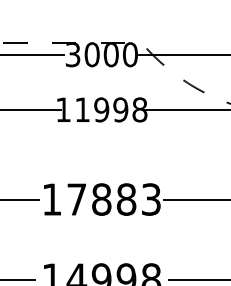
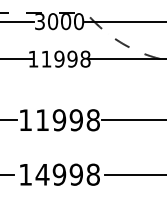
text: (113, 199) -> (67, 120), 17883 -> 11998

